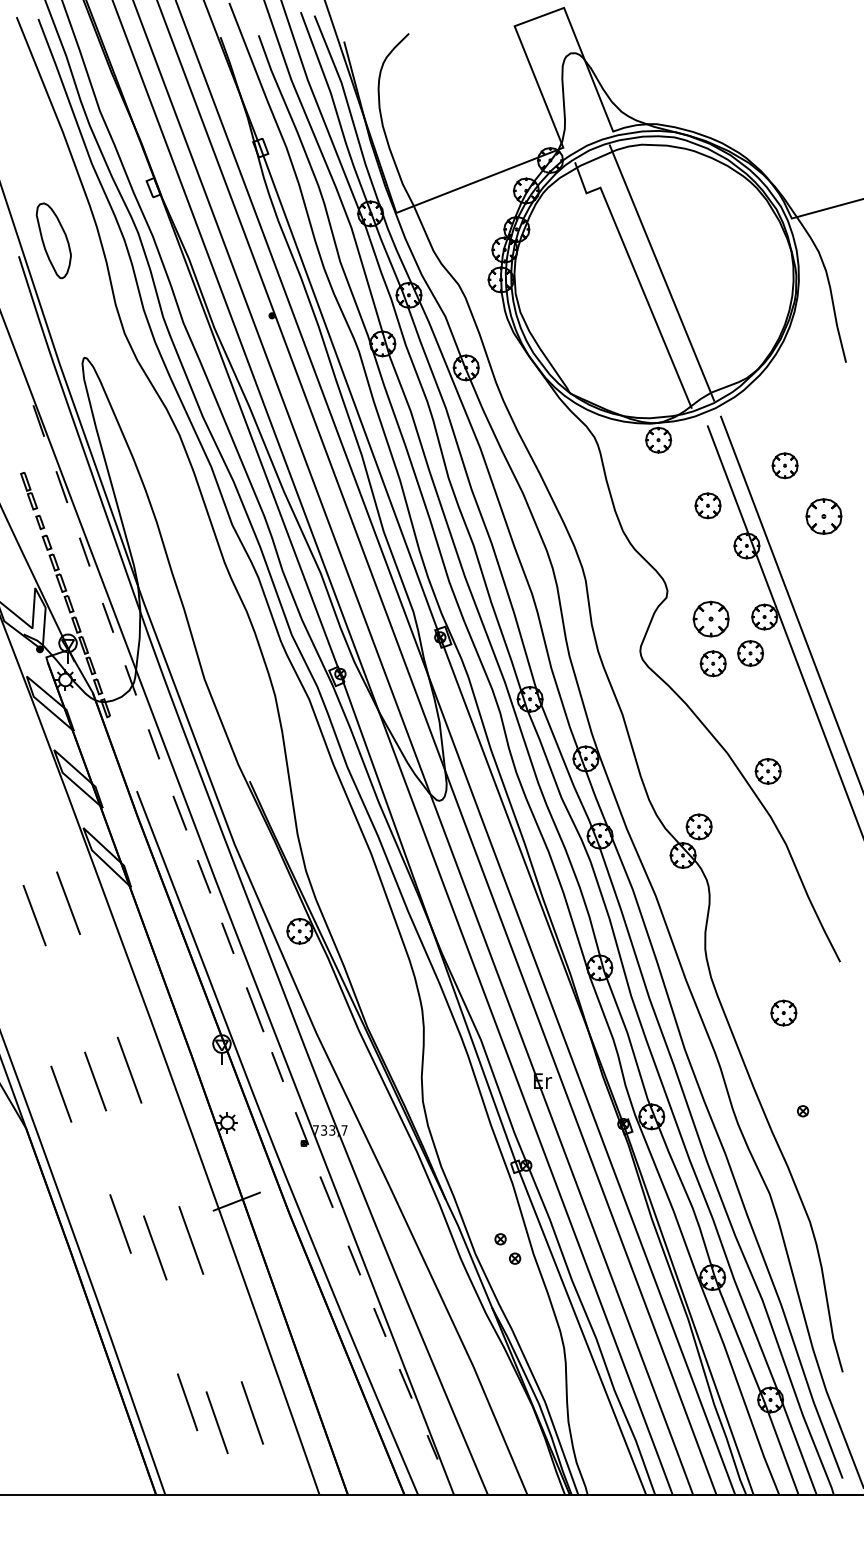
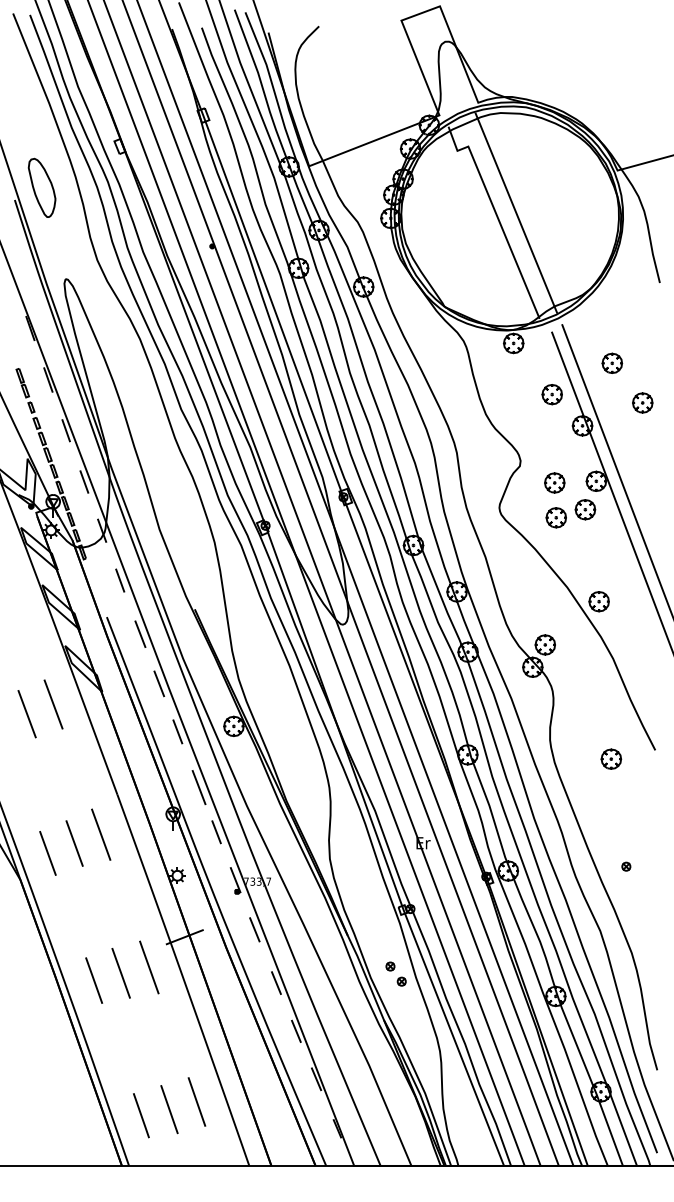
part: (823, 515) -> (642, 402), size x0.71
part: (710, 618) -> (554, 482), size x0.71
part: (784, 1012) -> (611, 758), moved
line: (121, 1223) -> (94, 980), moved
line: (187, 1402) -> (141, 1115), moved

